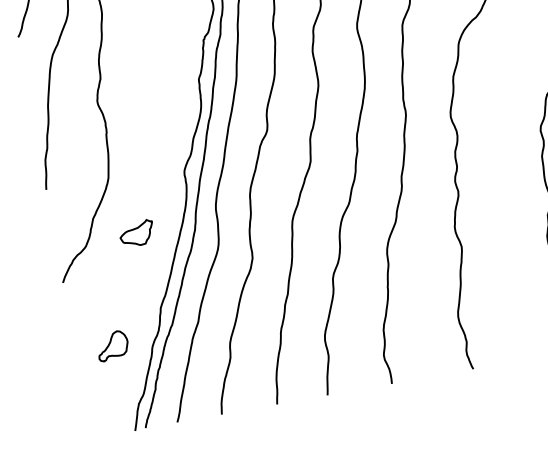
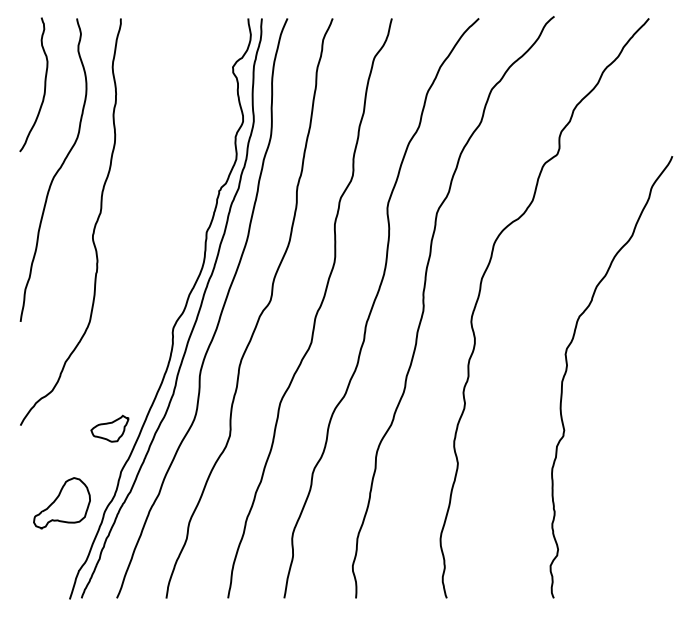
part: (136, 233) -> (109, 428), moved
part: (112, 346) -> (61, 503), size x1.67

